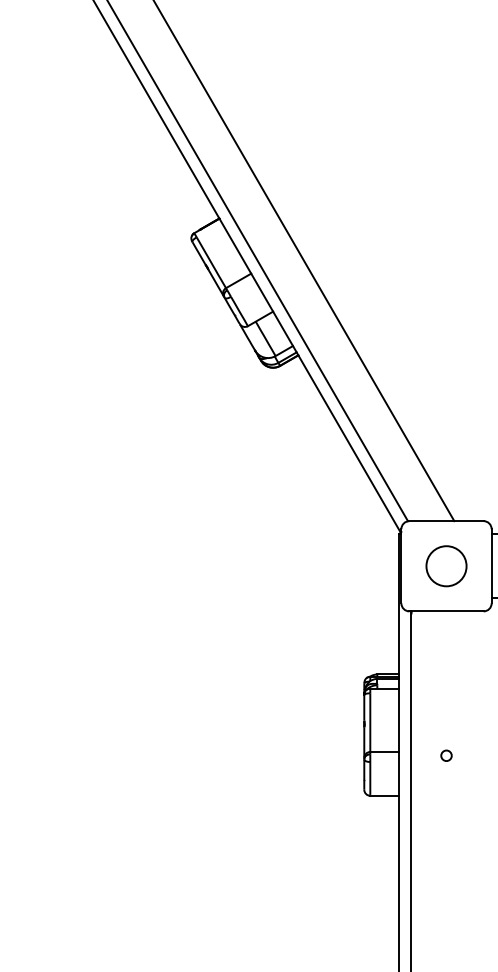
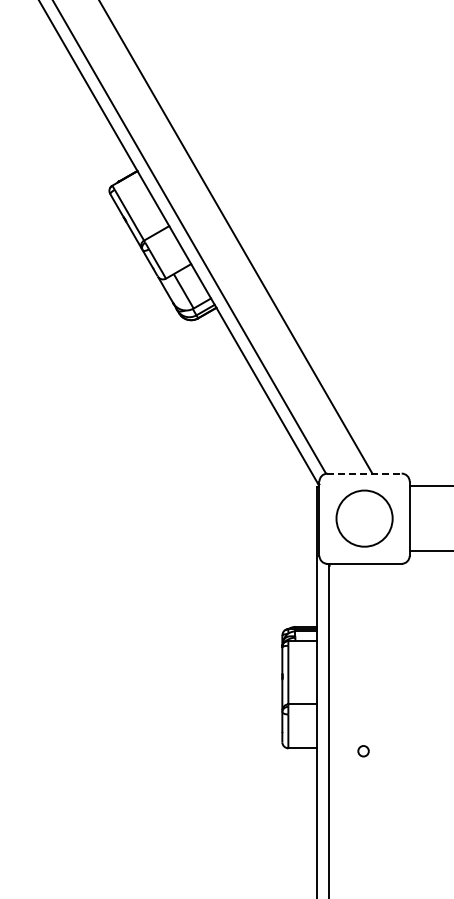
line: (447, 521) -> (365, 473), solid -> dashed
circle: (446, 566) -> (364, 518), size x1.4
circle: (446, 755) -> (363, 750), moved

